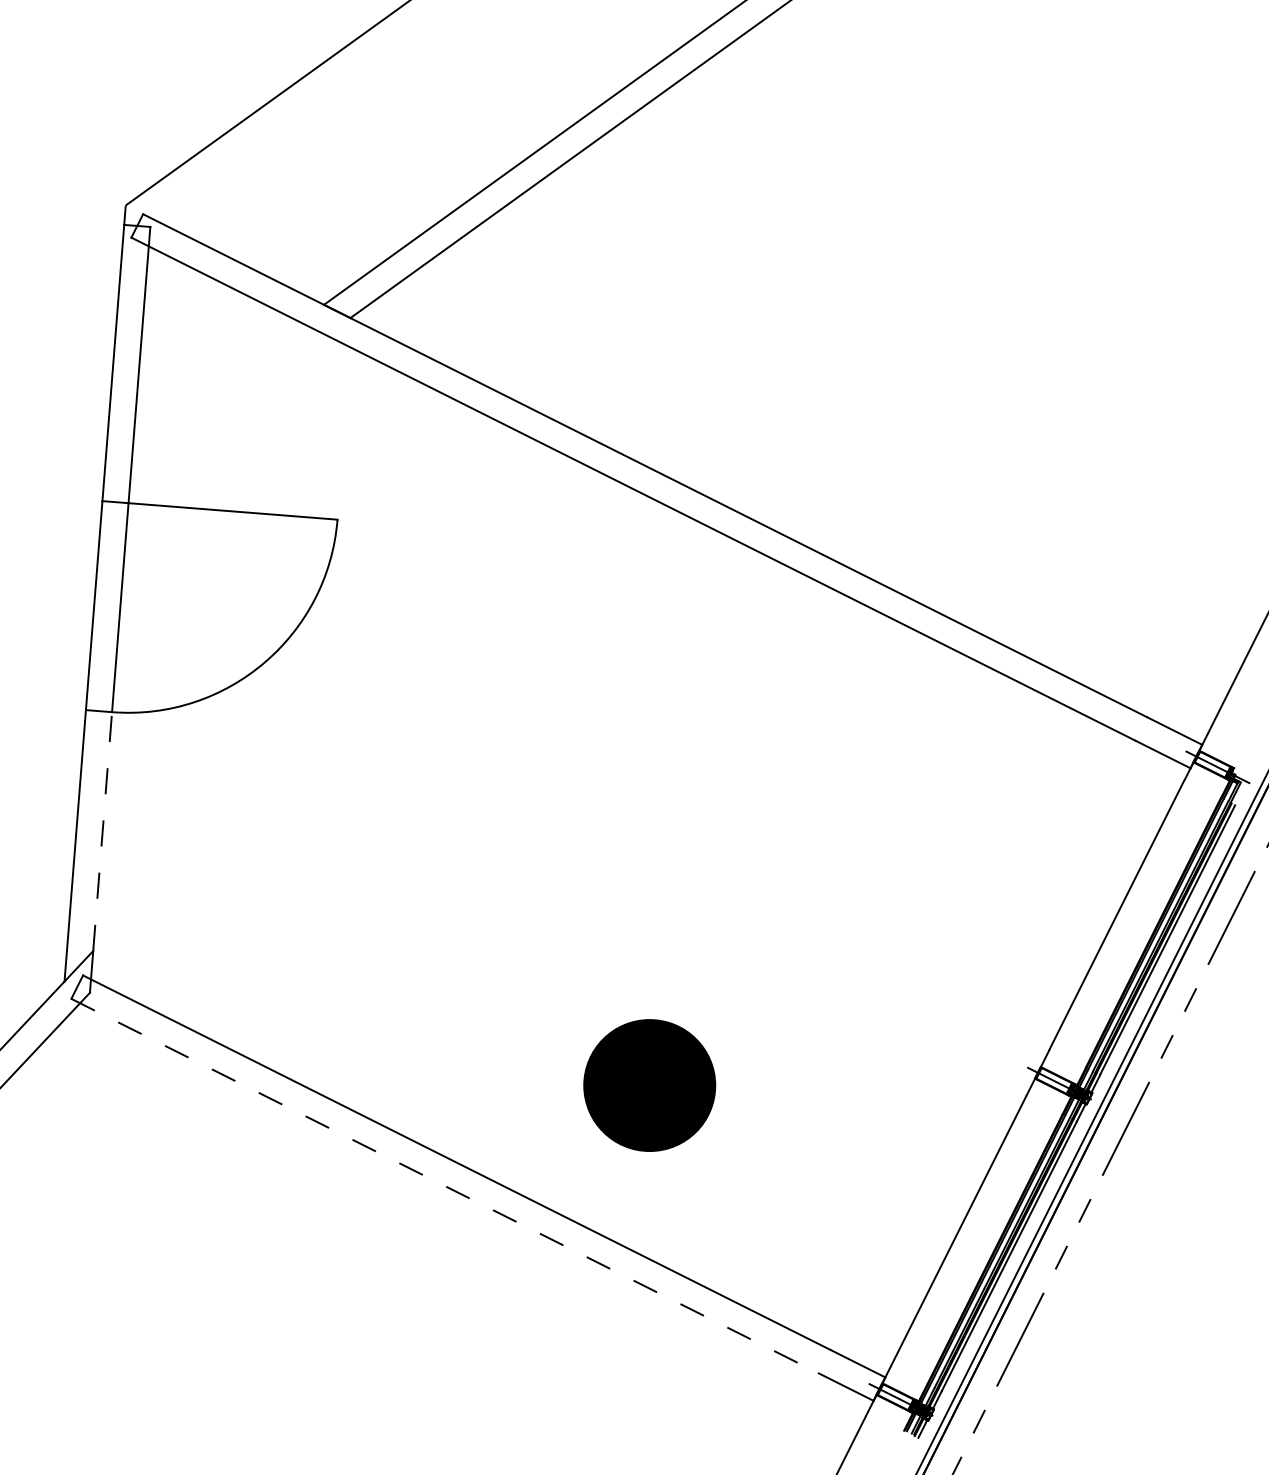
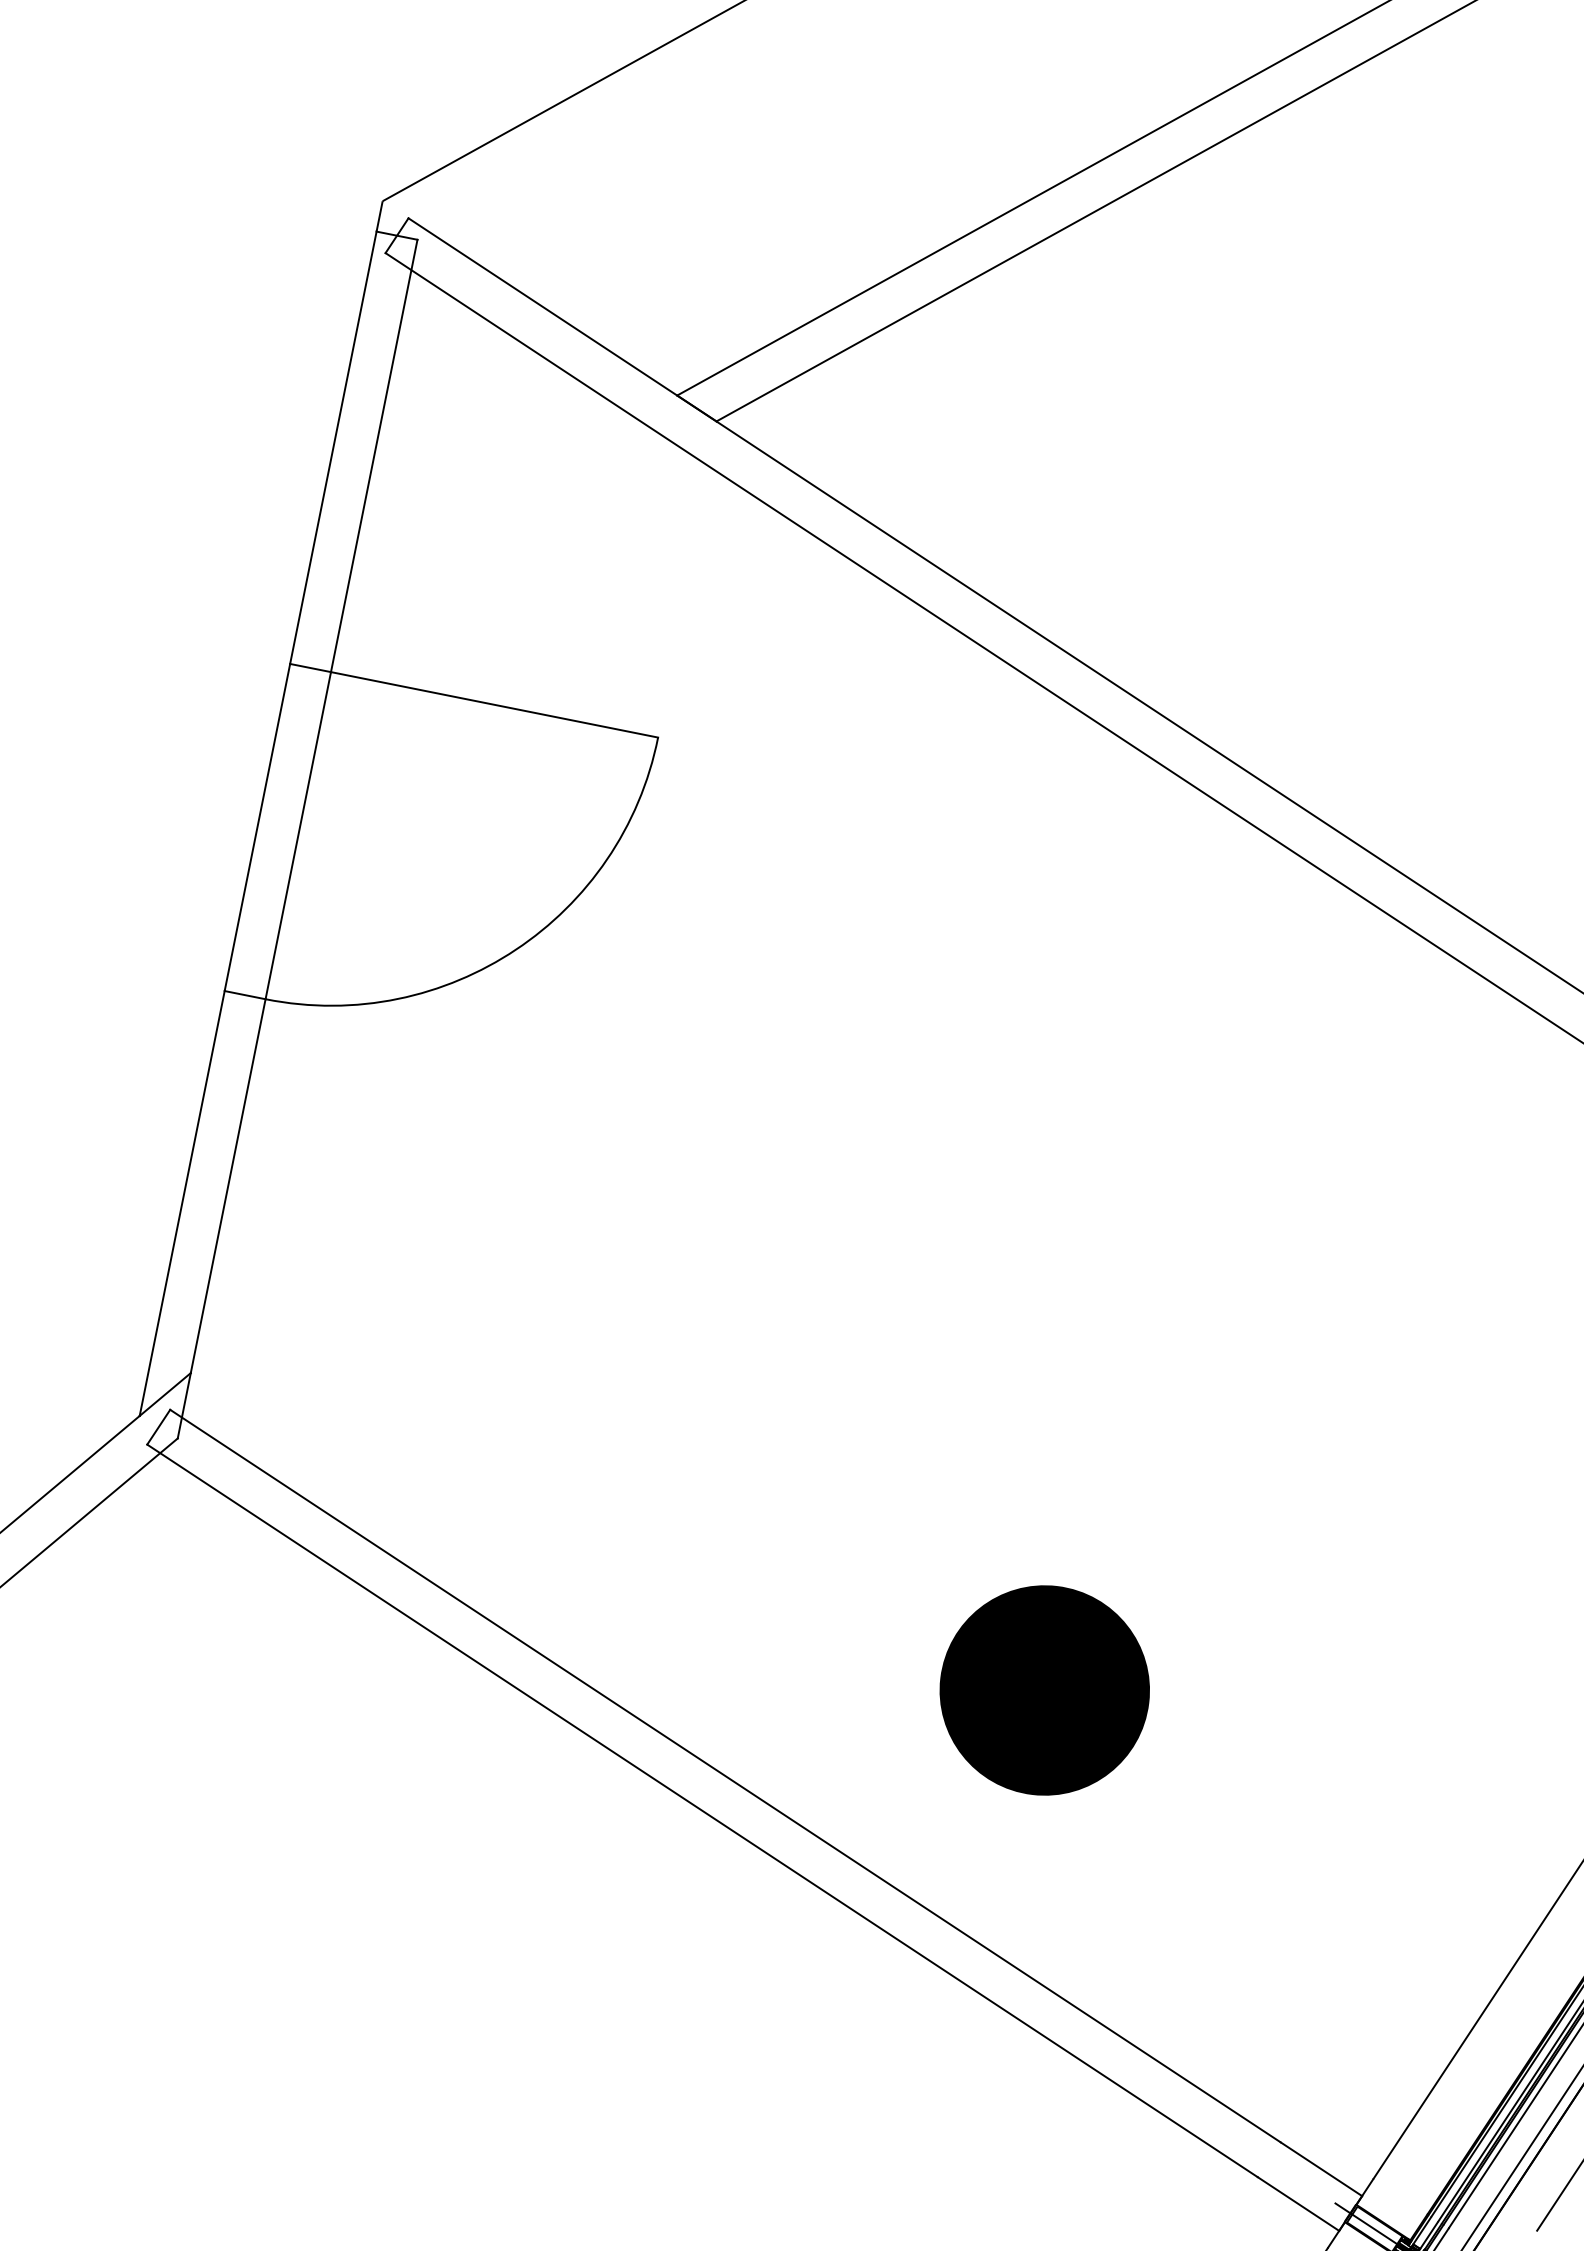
line: (102, 831) -> (227, 1185), dashed -> solid
line: (445, 1186) -> (703, 1811), dashed -> solid

